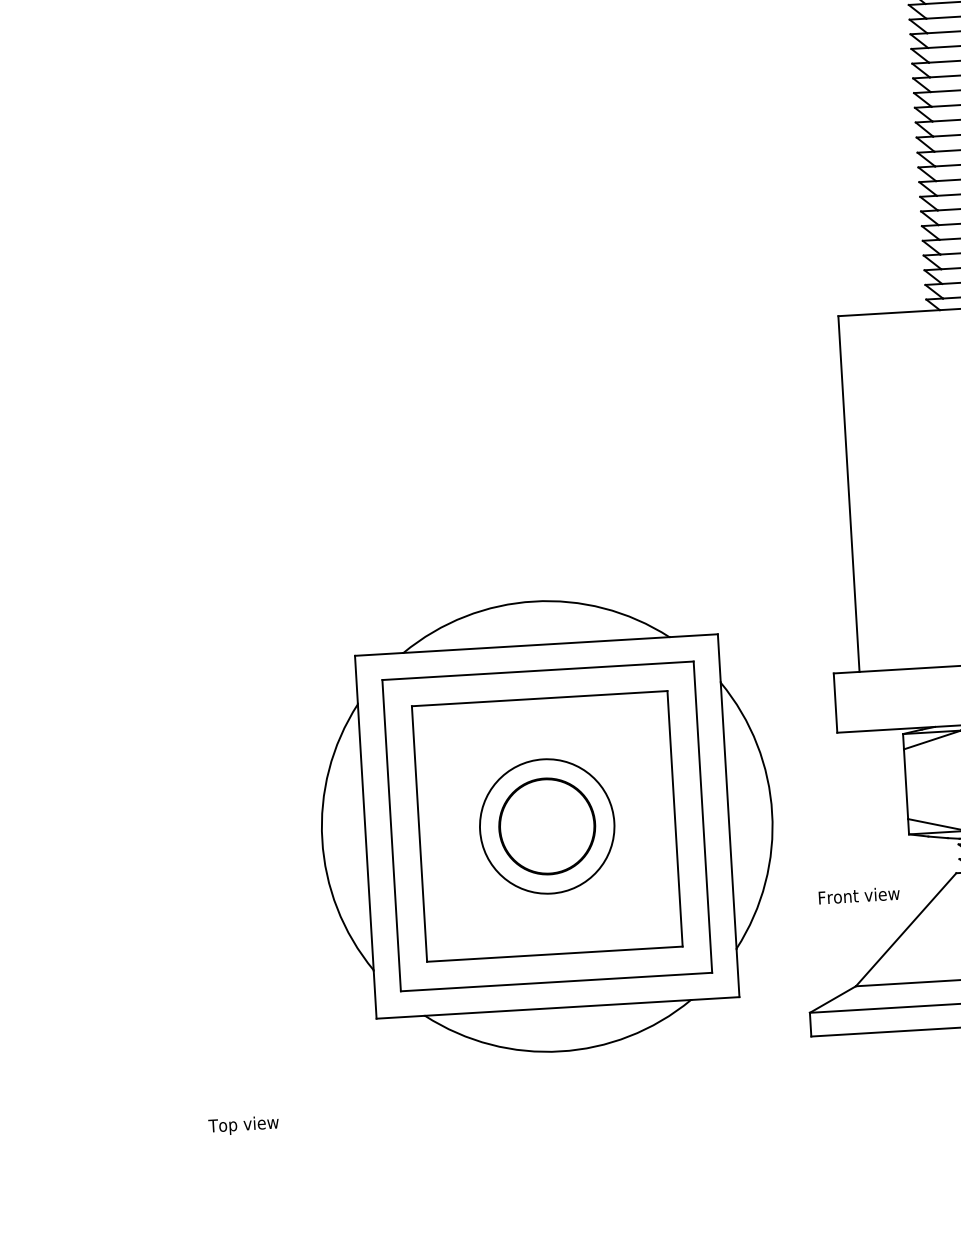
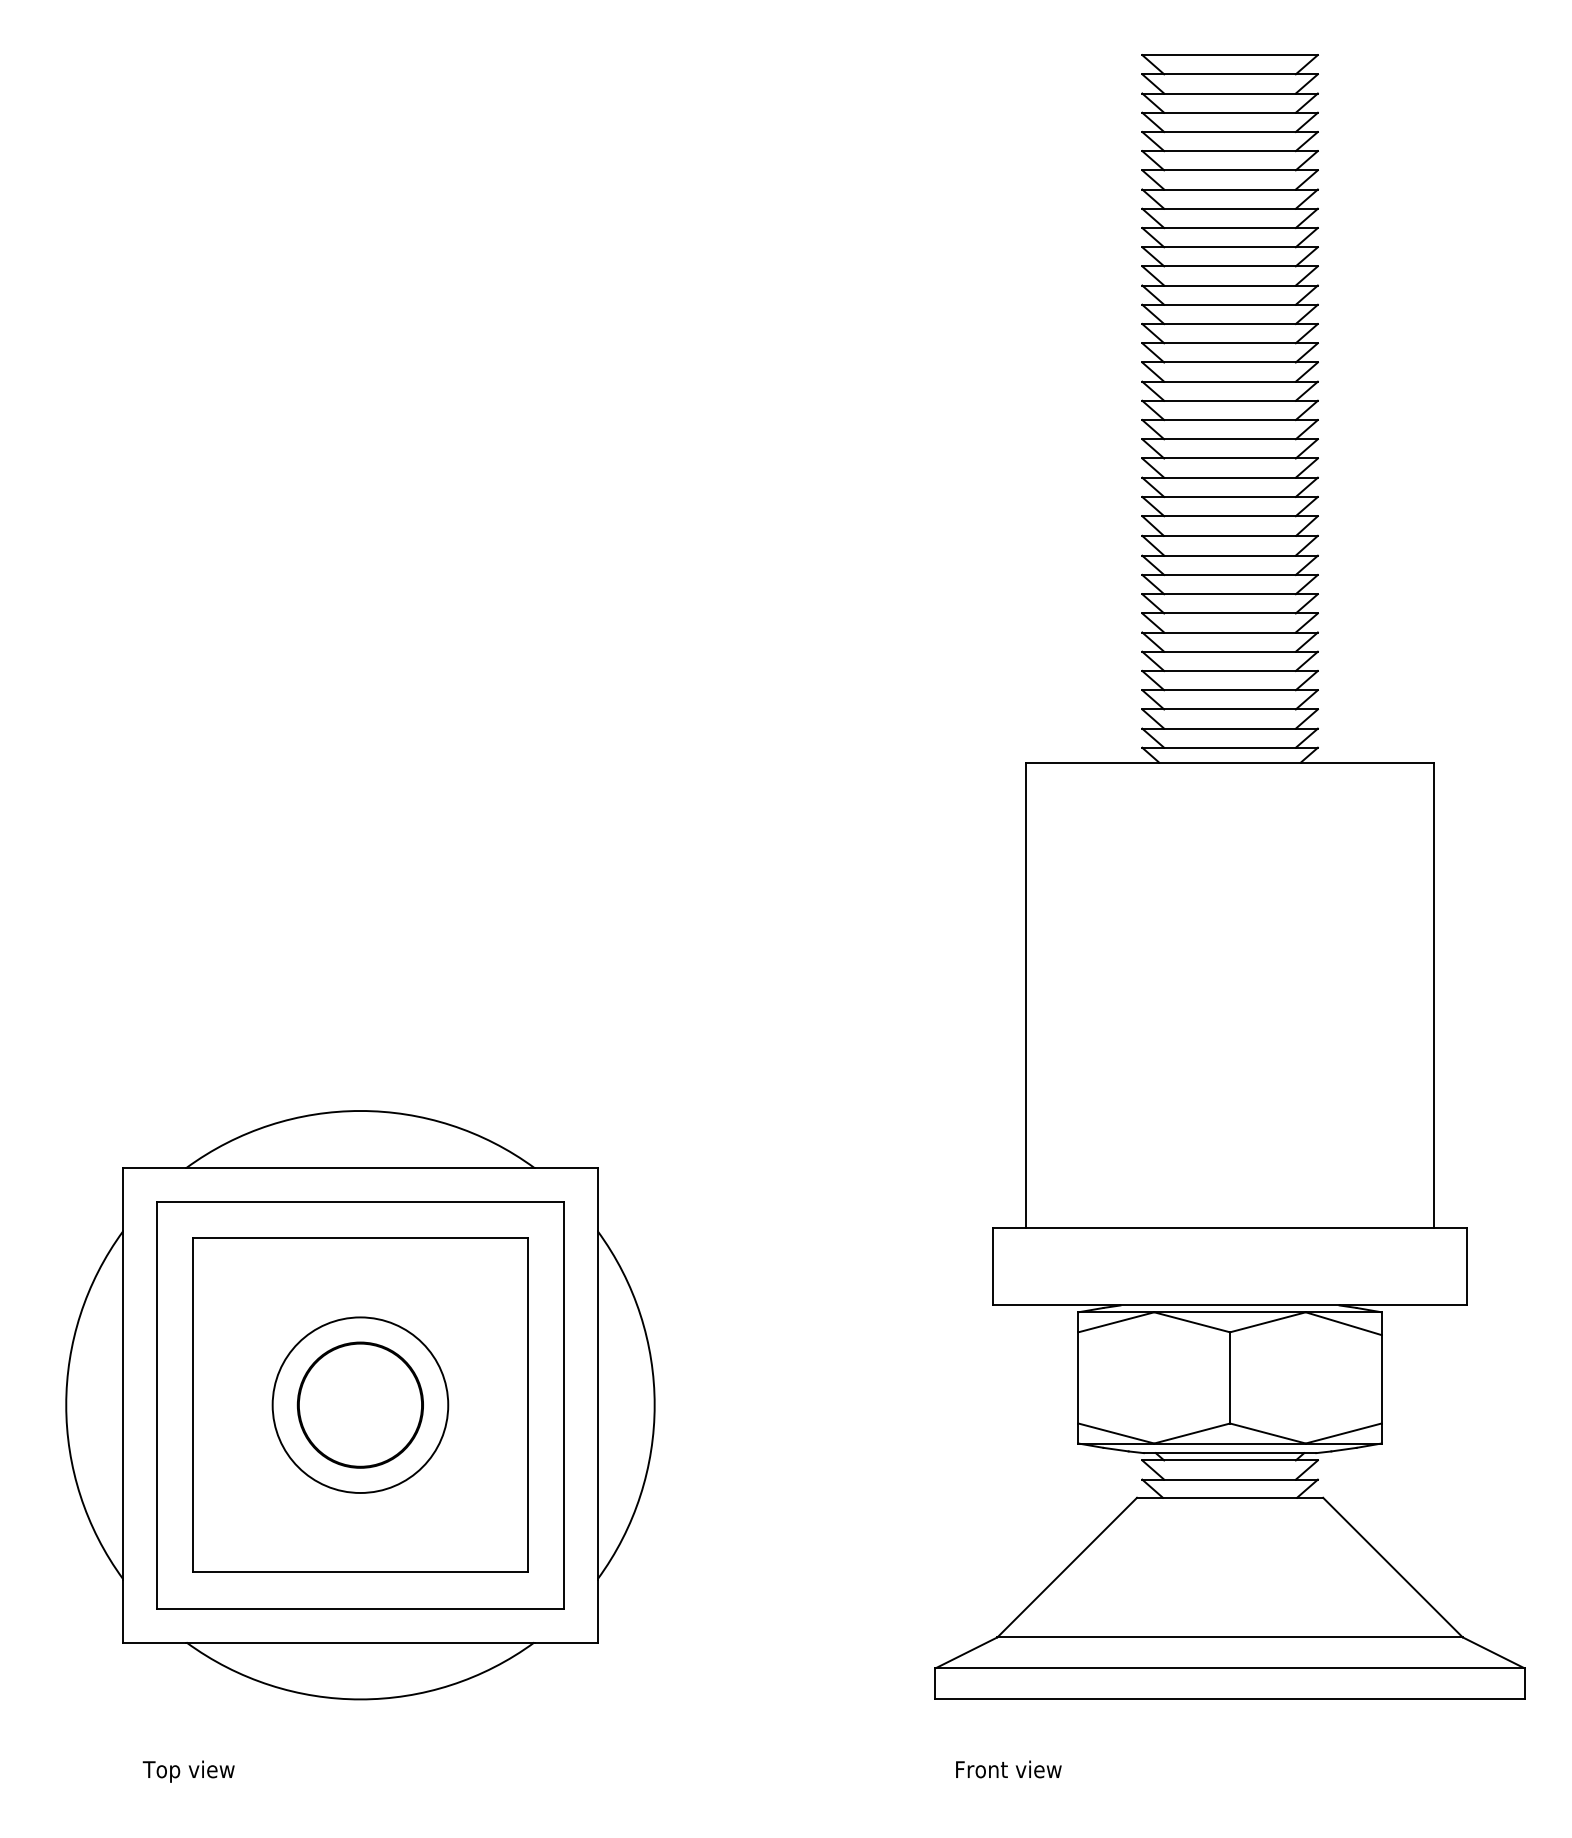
part: (547, 826) -> (360, 1405), moved
text: (859, 895) -> (1008, 1769), moved

